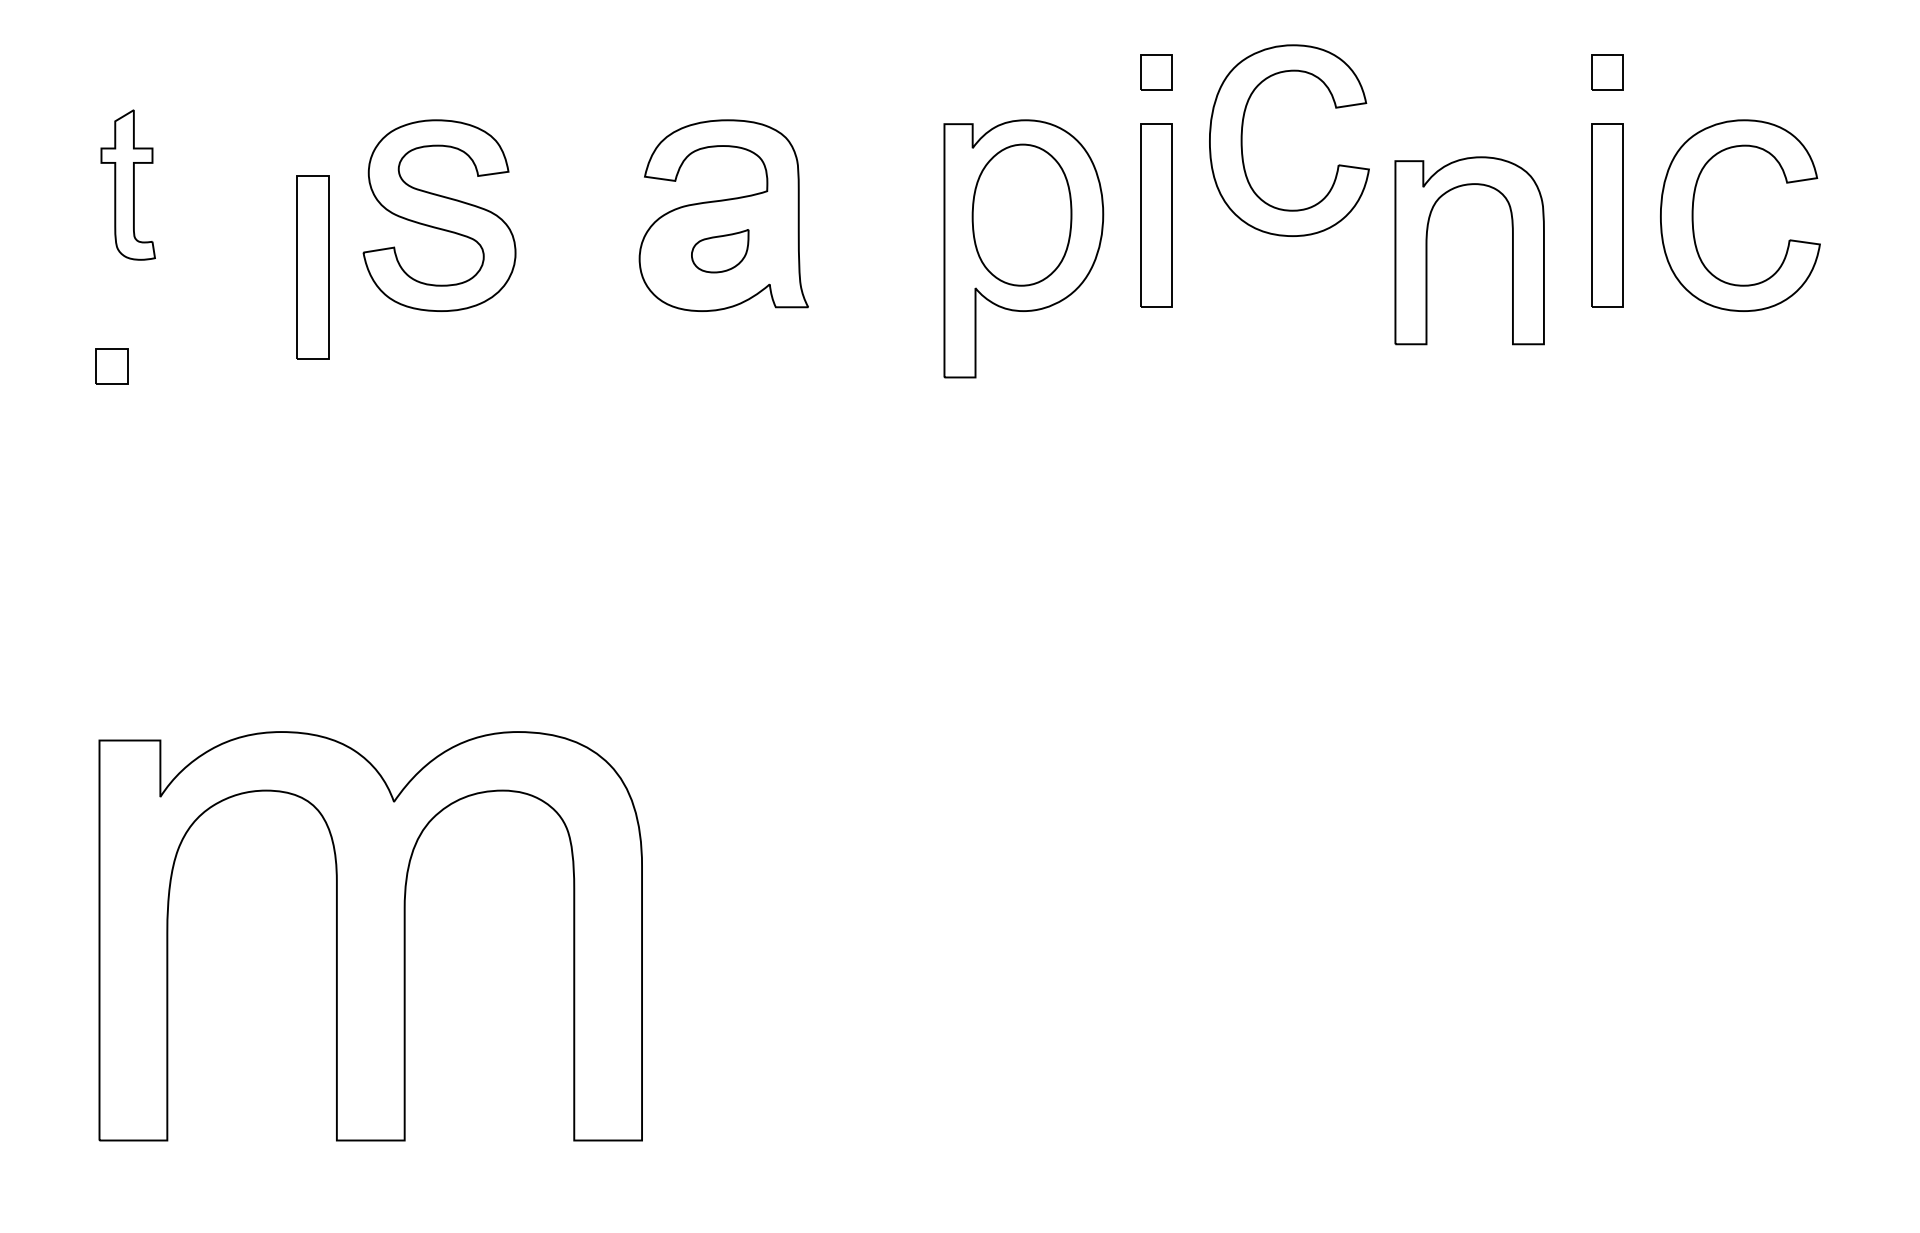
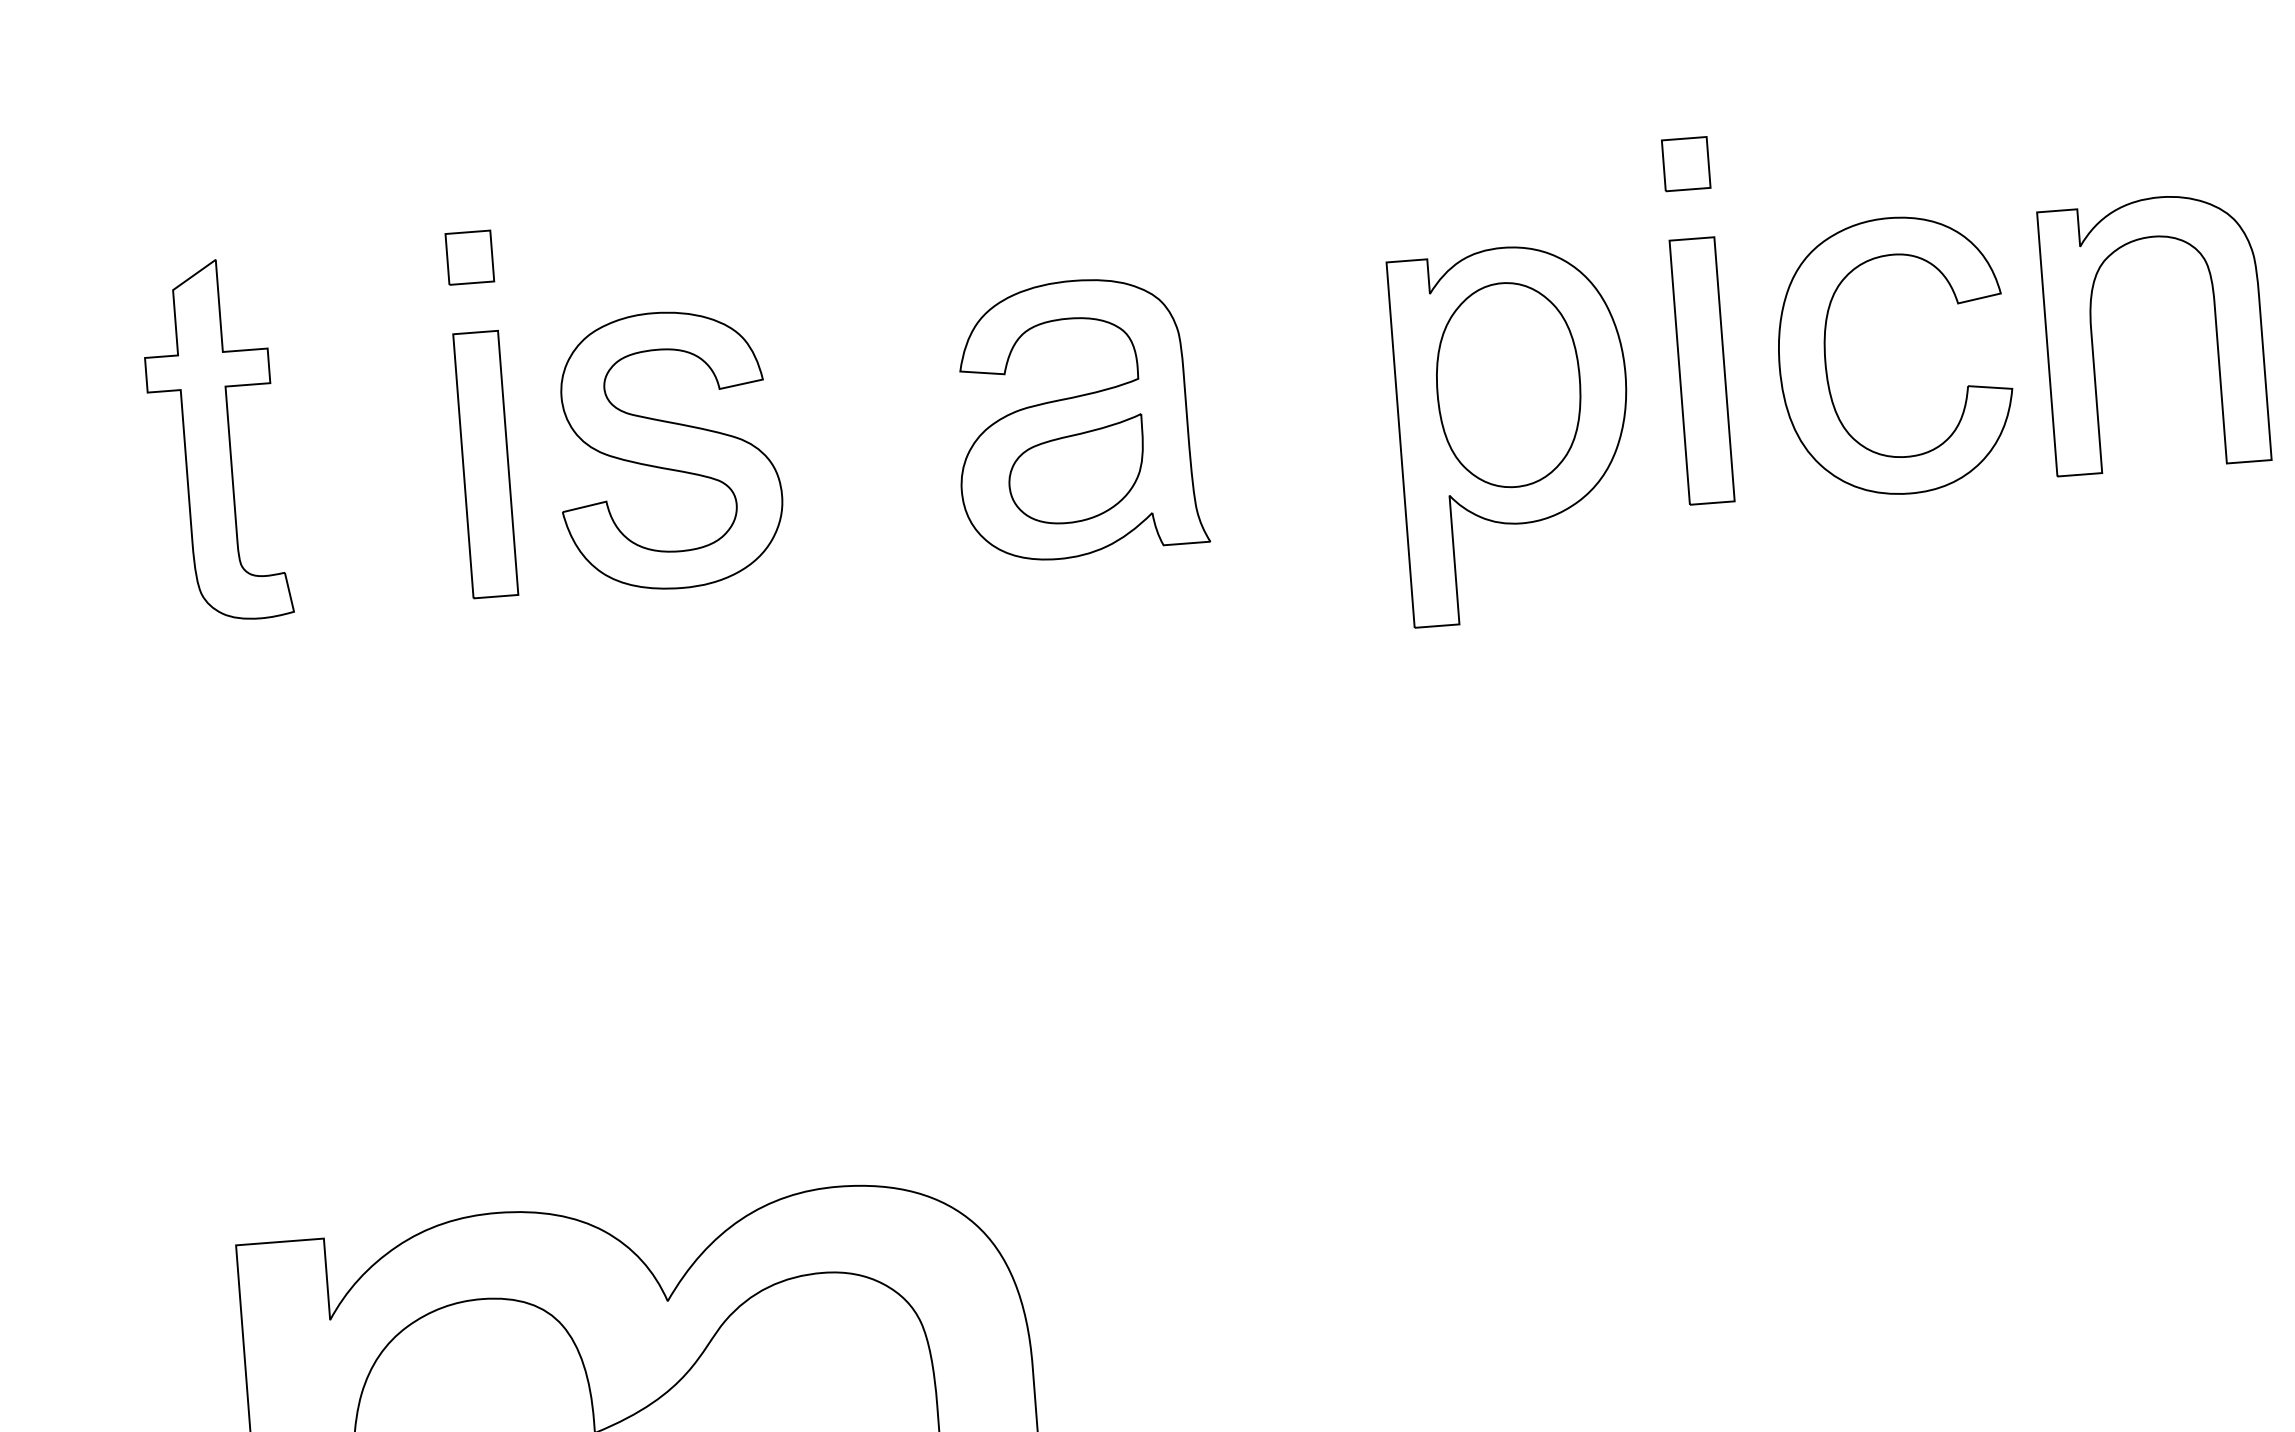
part: (1242, 140) -> (1826, 361), moved
part: (127, 184) -> (214, 440), size x1.67
part: (720, 250) -> (1077, 469), size x1.67
part: (1427, 250) -> (2093, 337), moved
part: (312, 267) -> (485, 464), moved
part: (111, 366) -> (469, 258), moved

